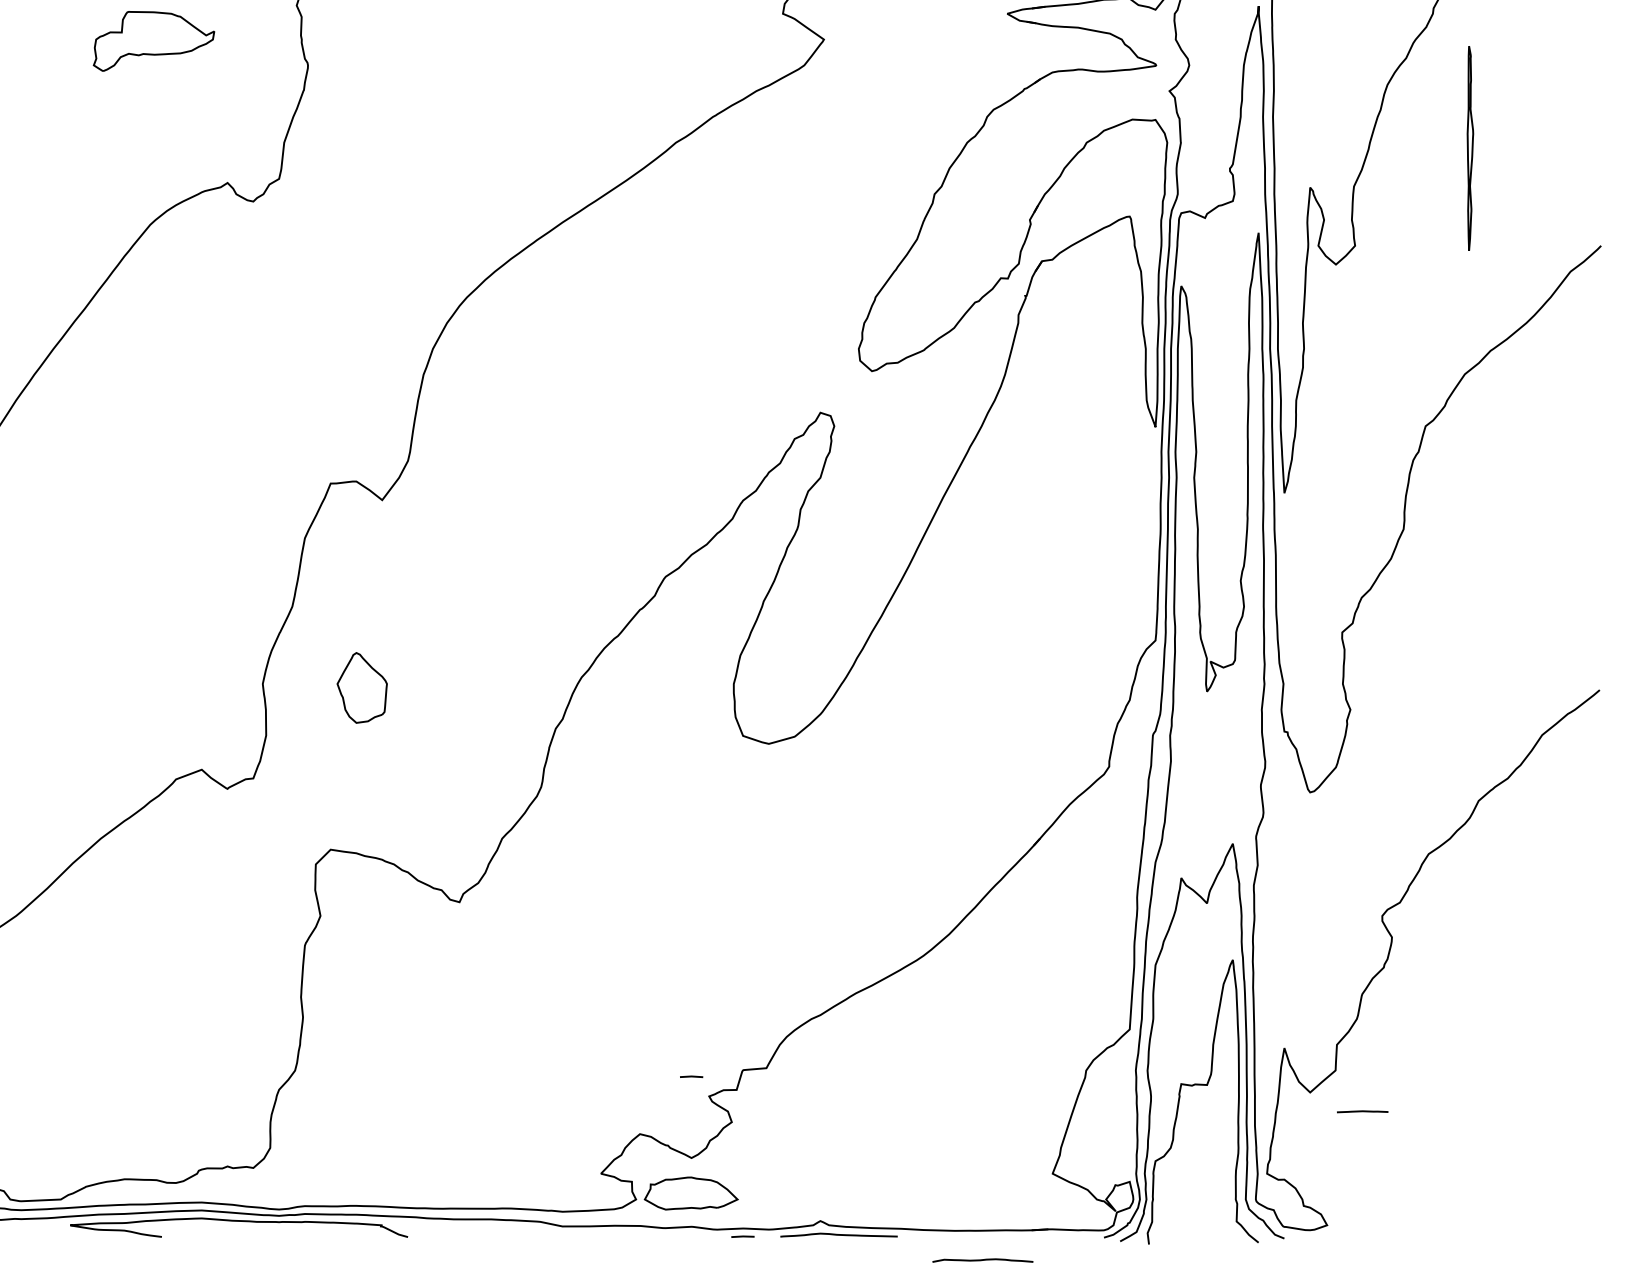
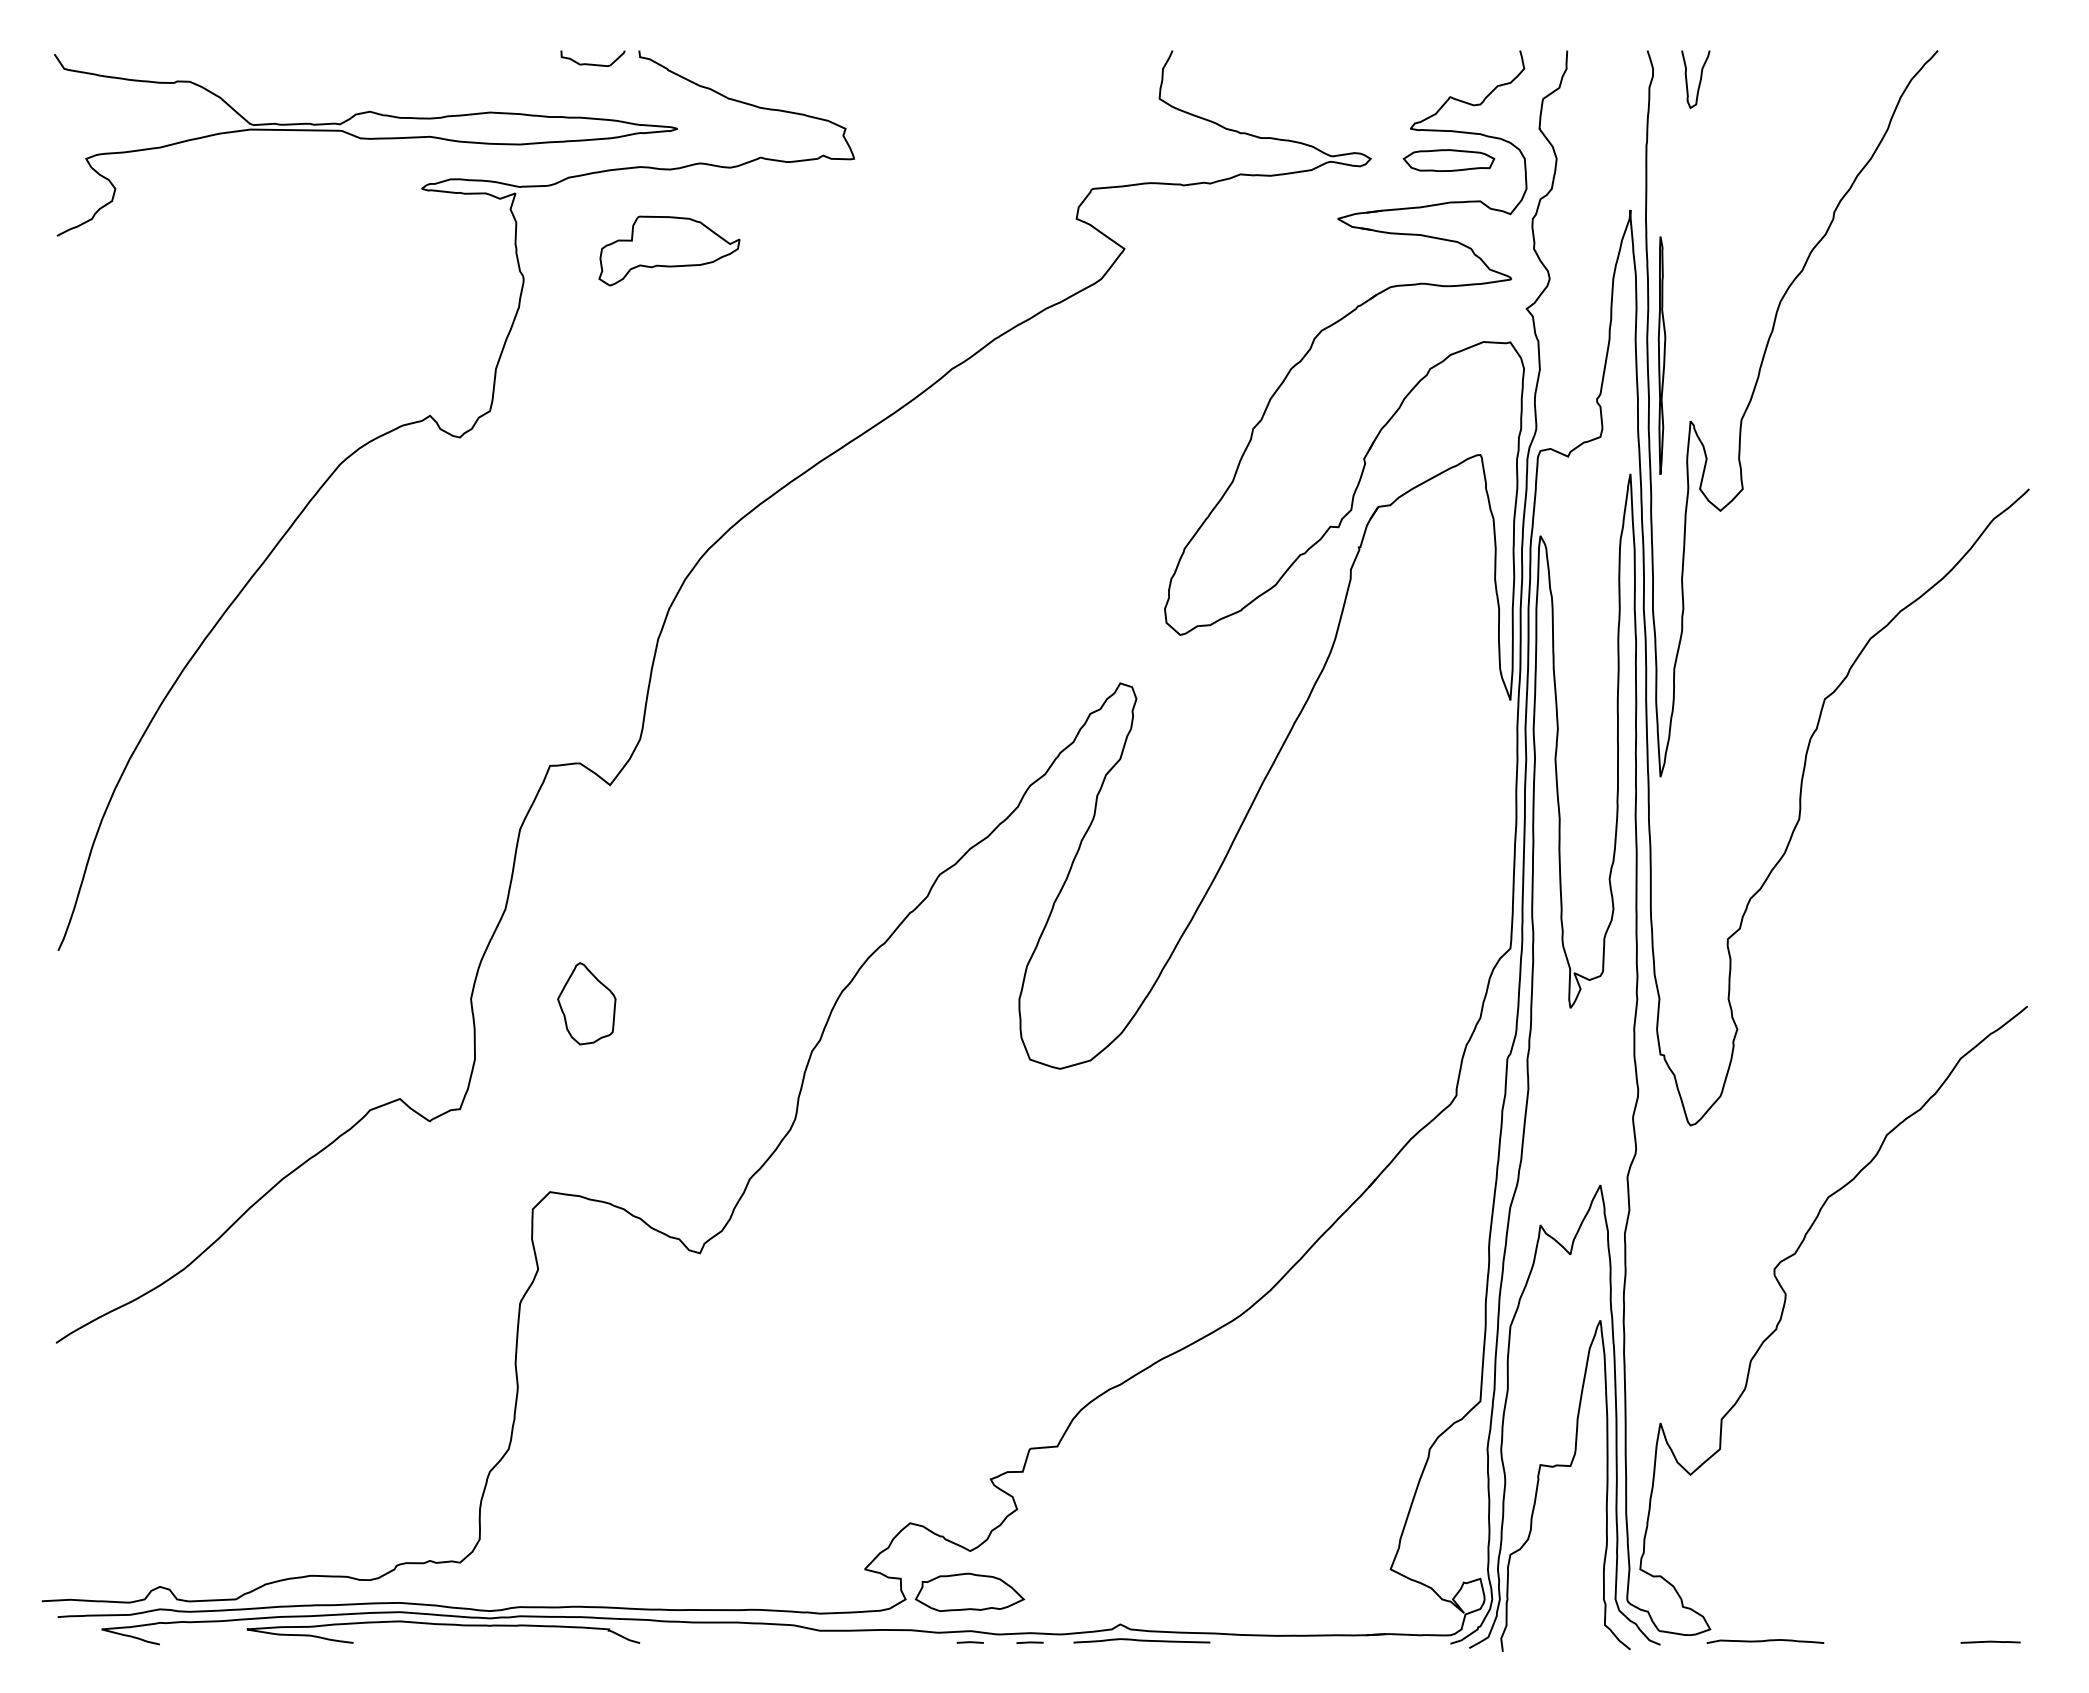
part: (154, 40) -> (669, 250), moved
part: (1469, 148) -> (1661, 355), moved
line: (690, 1076) -> (969, 1642), moved
line: (1362, 1111) -> (1990, 1641), moved
curve: (982, 1260) -> (1765, 1641), moved

